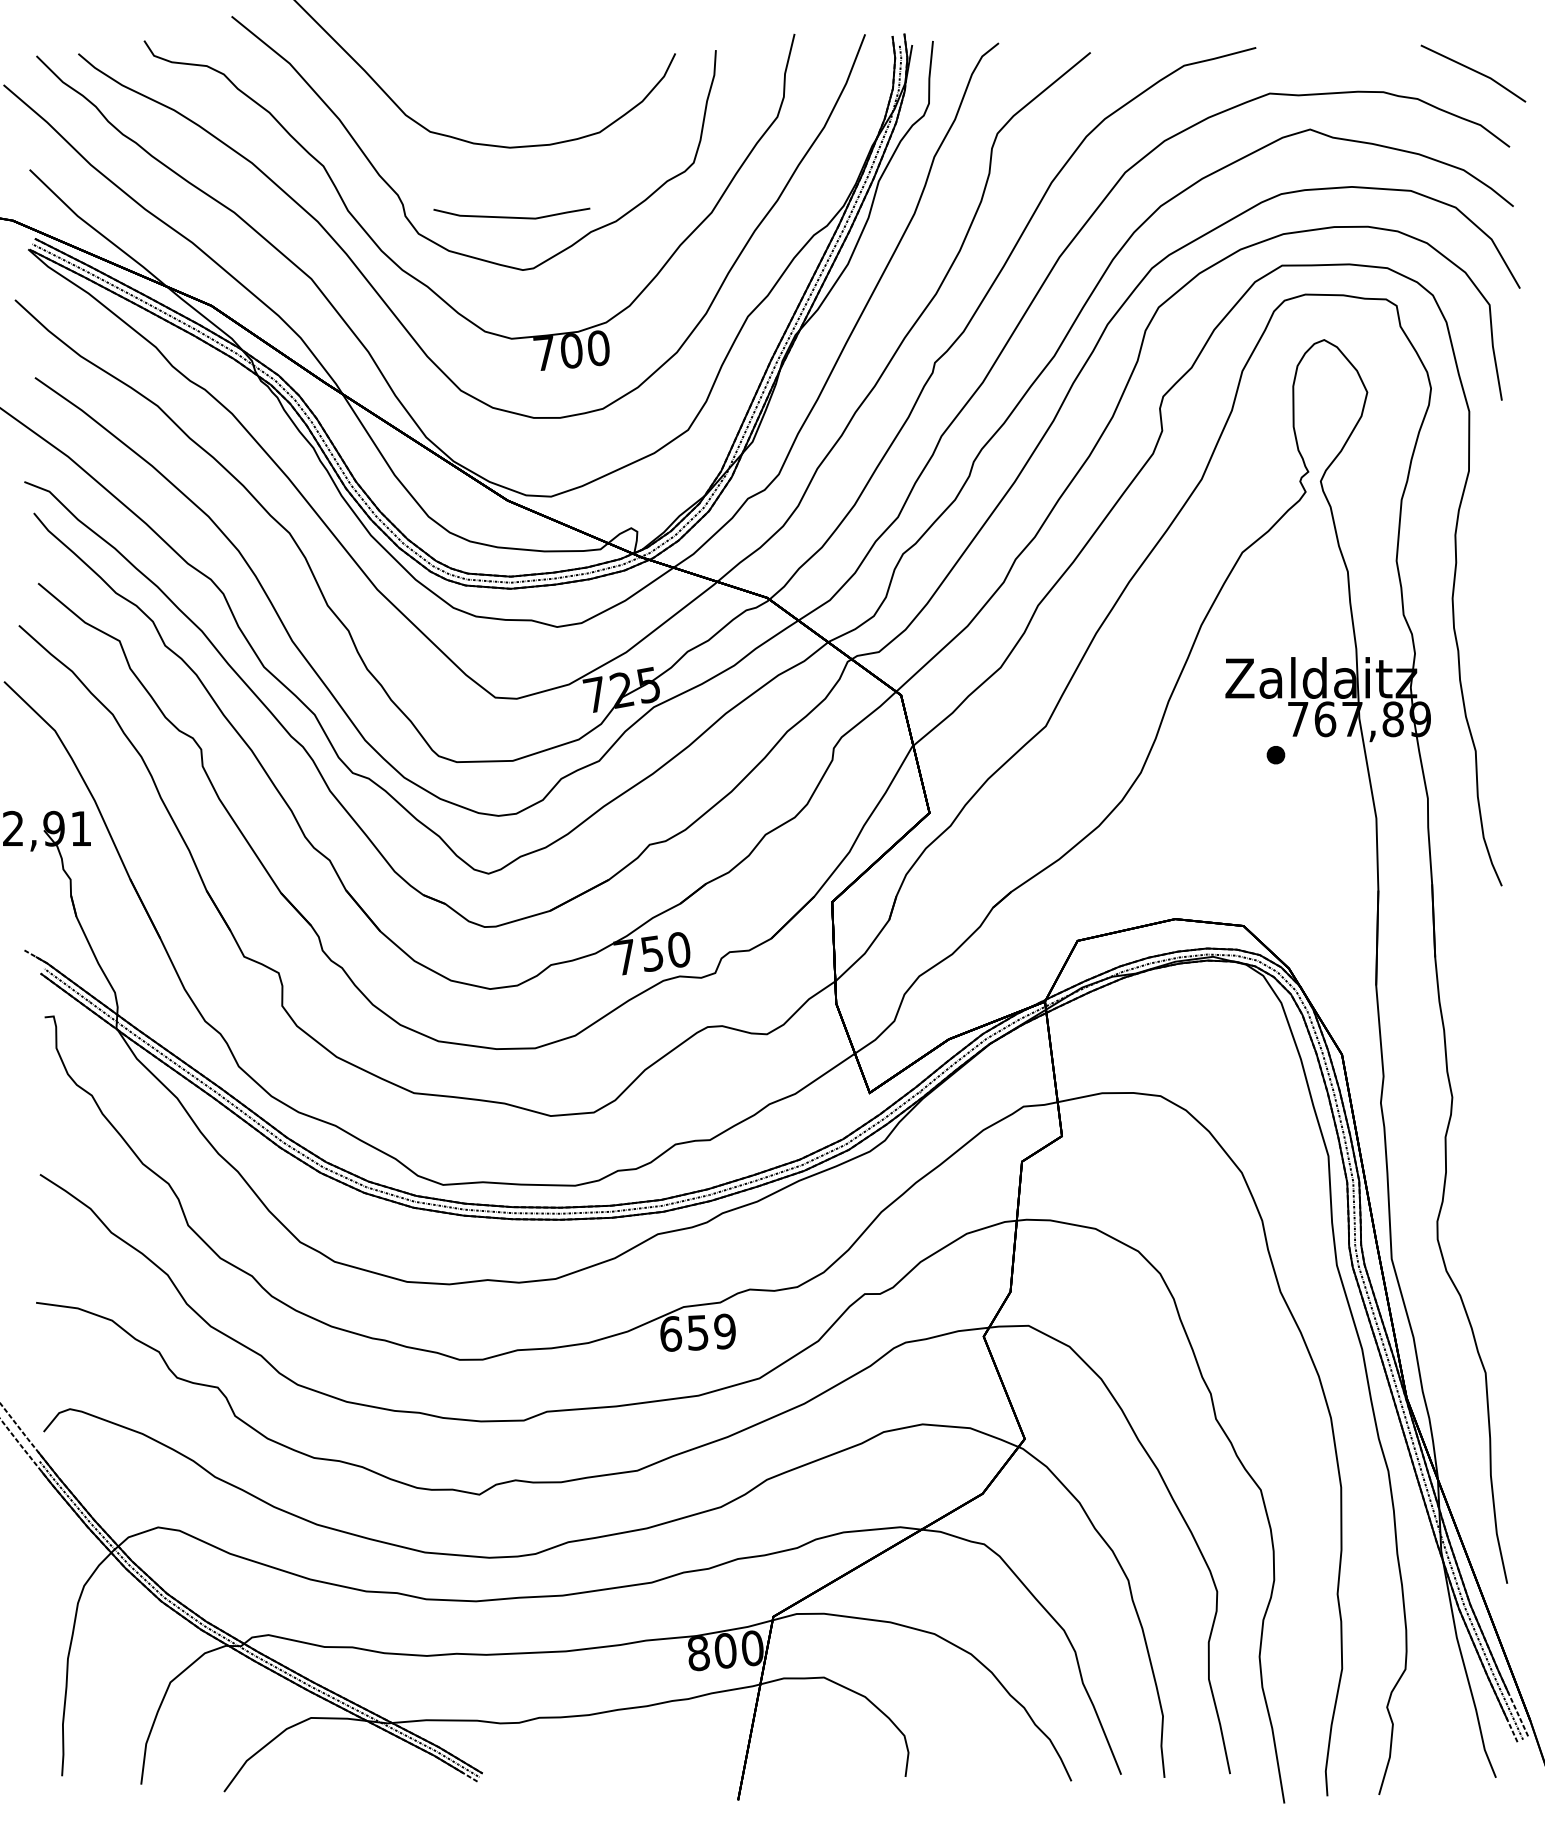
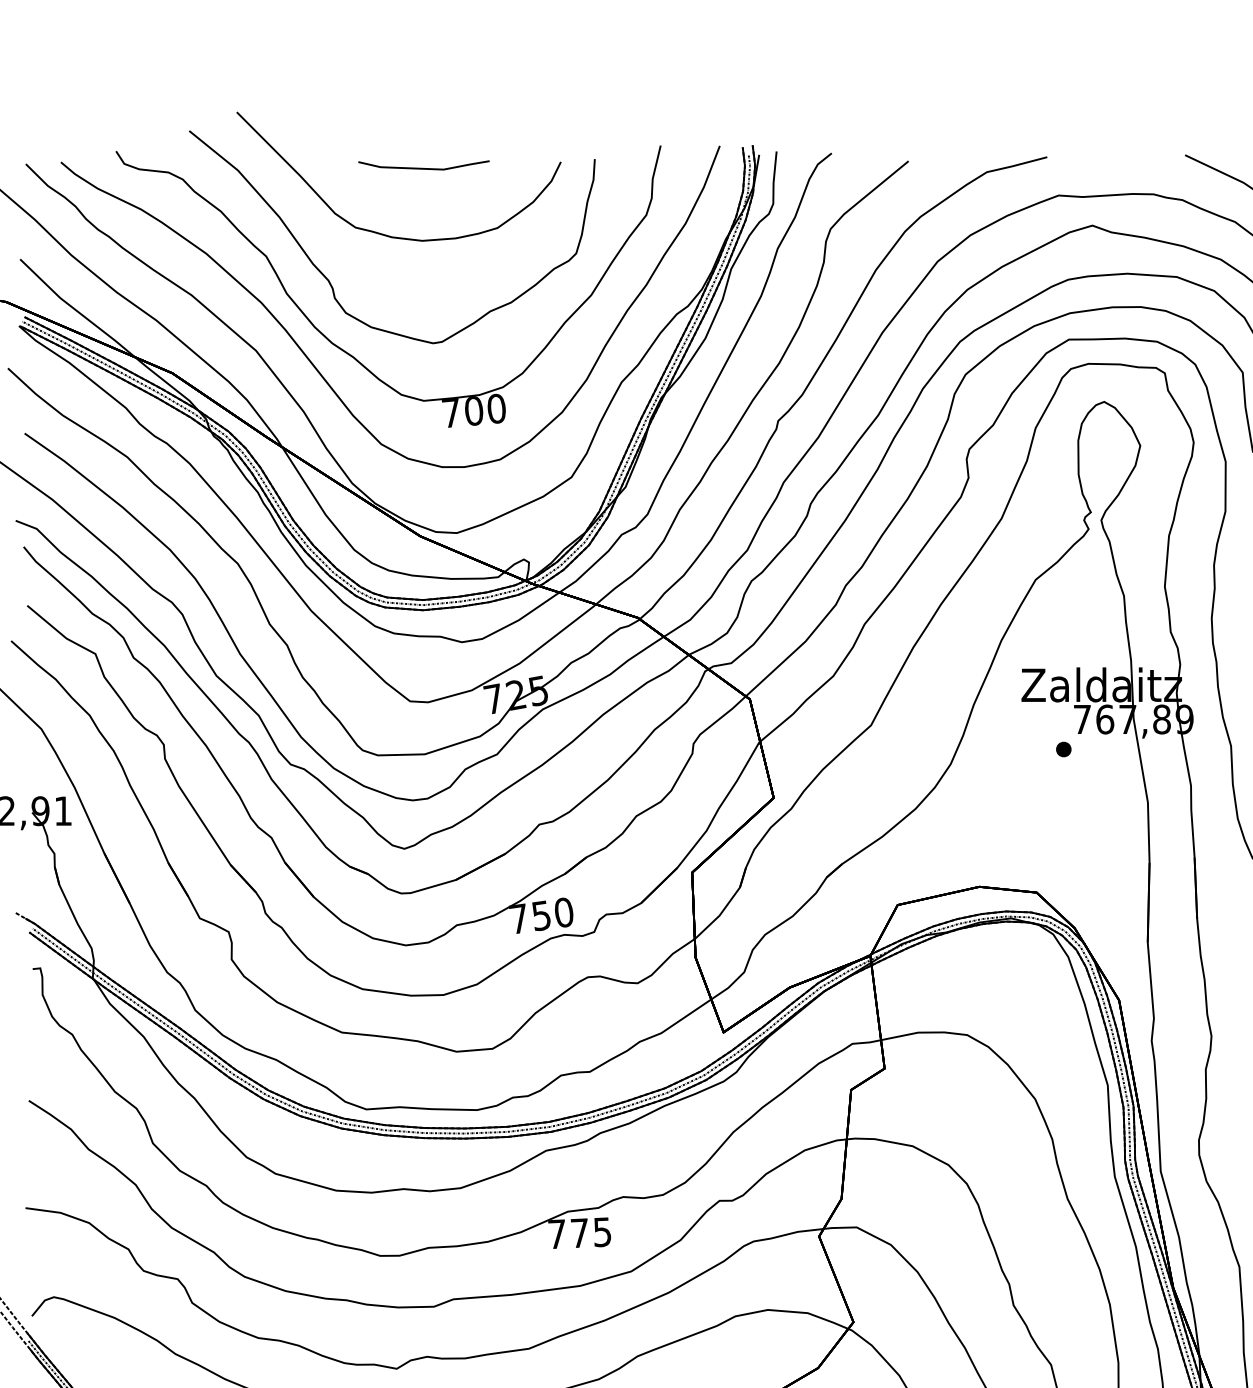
line: (511, 216) -> (423, 167), moved
text: (697, 1332) -> (579, 1233), 659 -> 775

